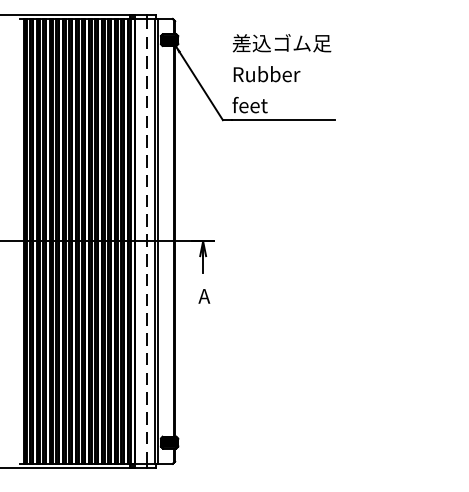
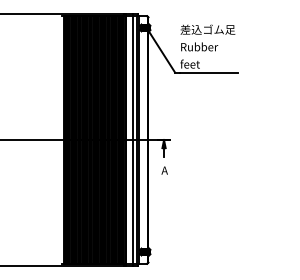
line: (146, 240) -> (132, 139), dashed -> solid

